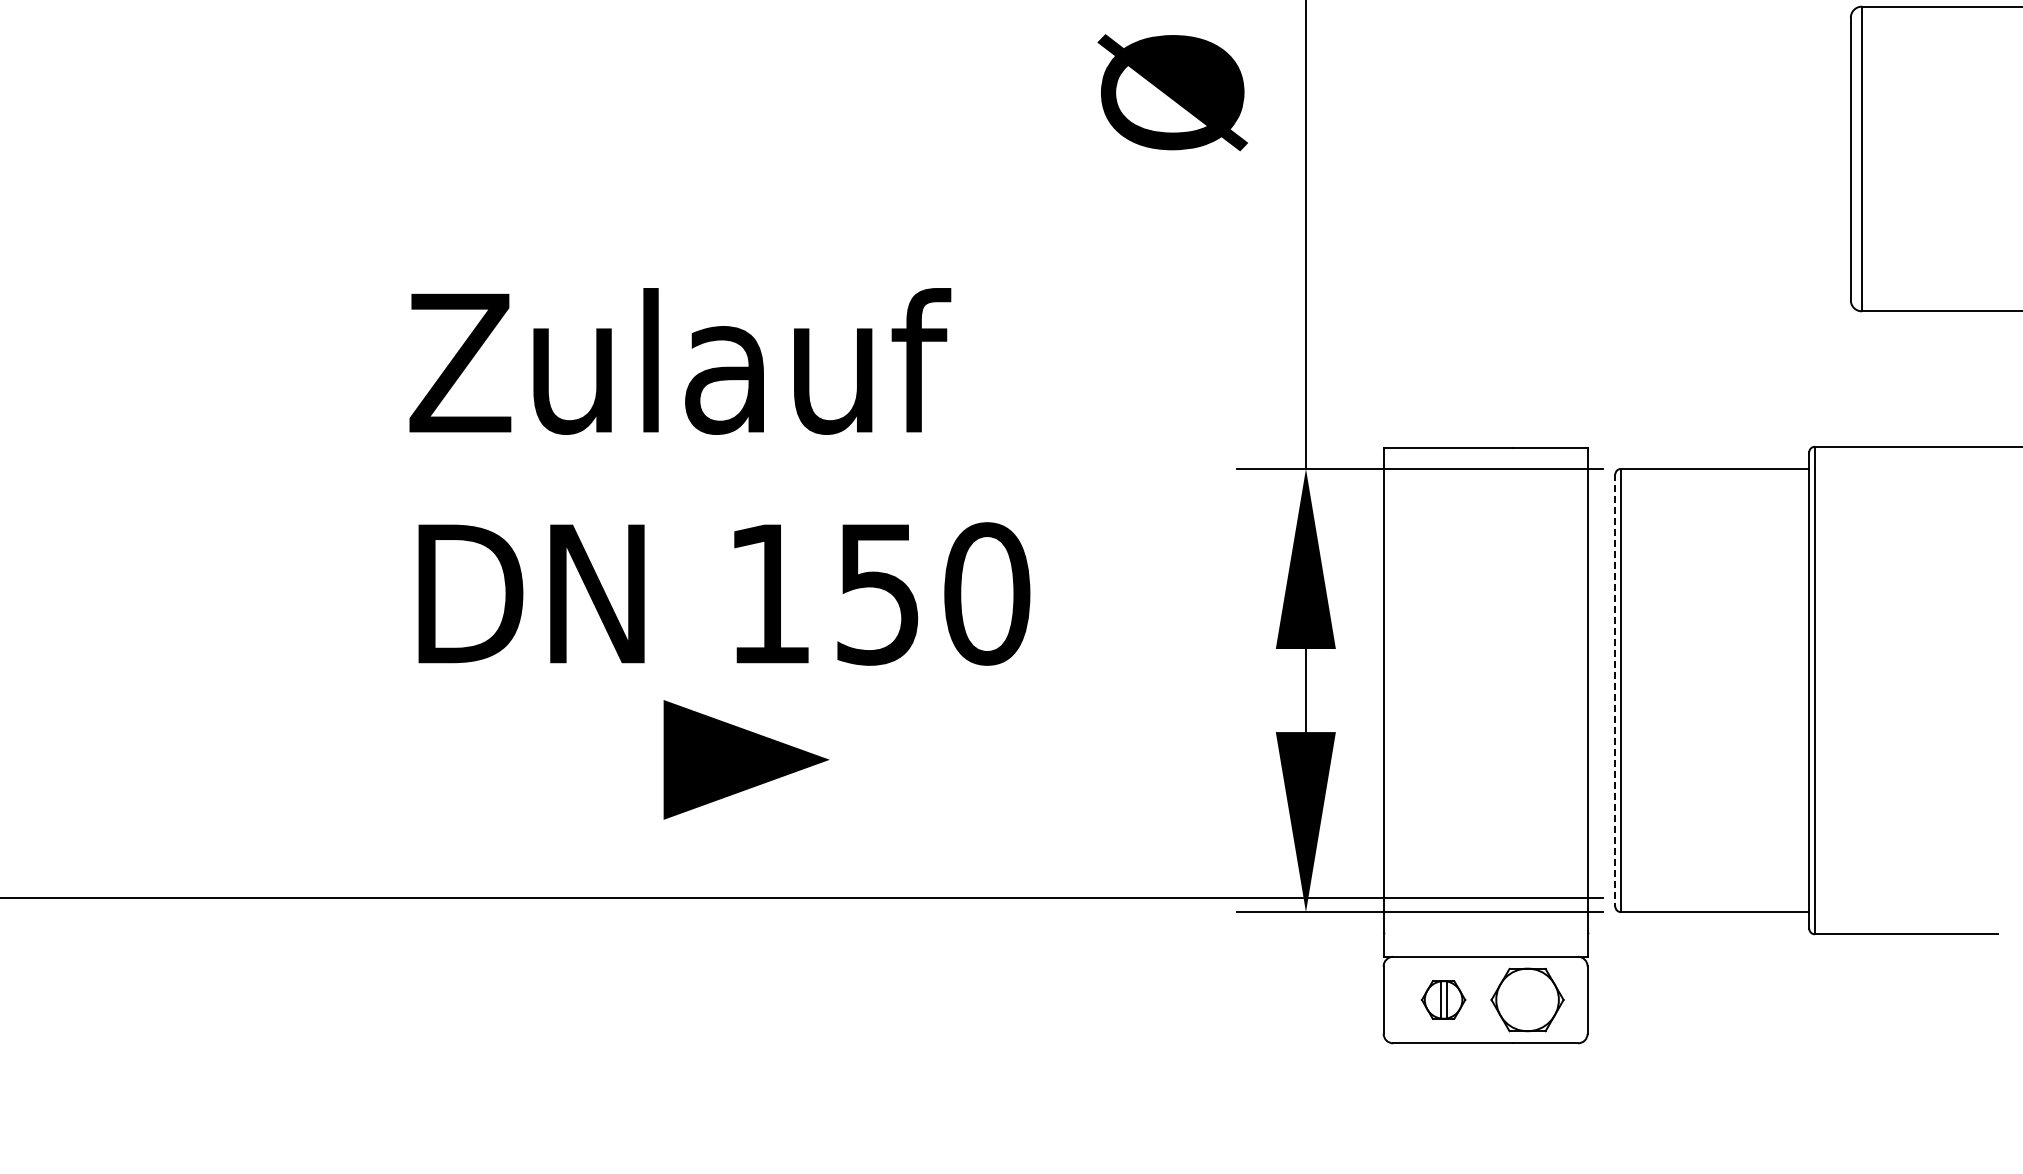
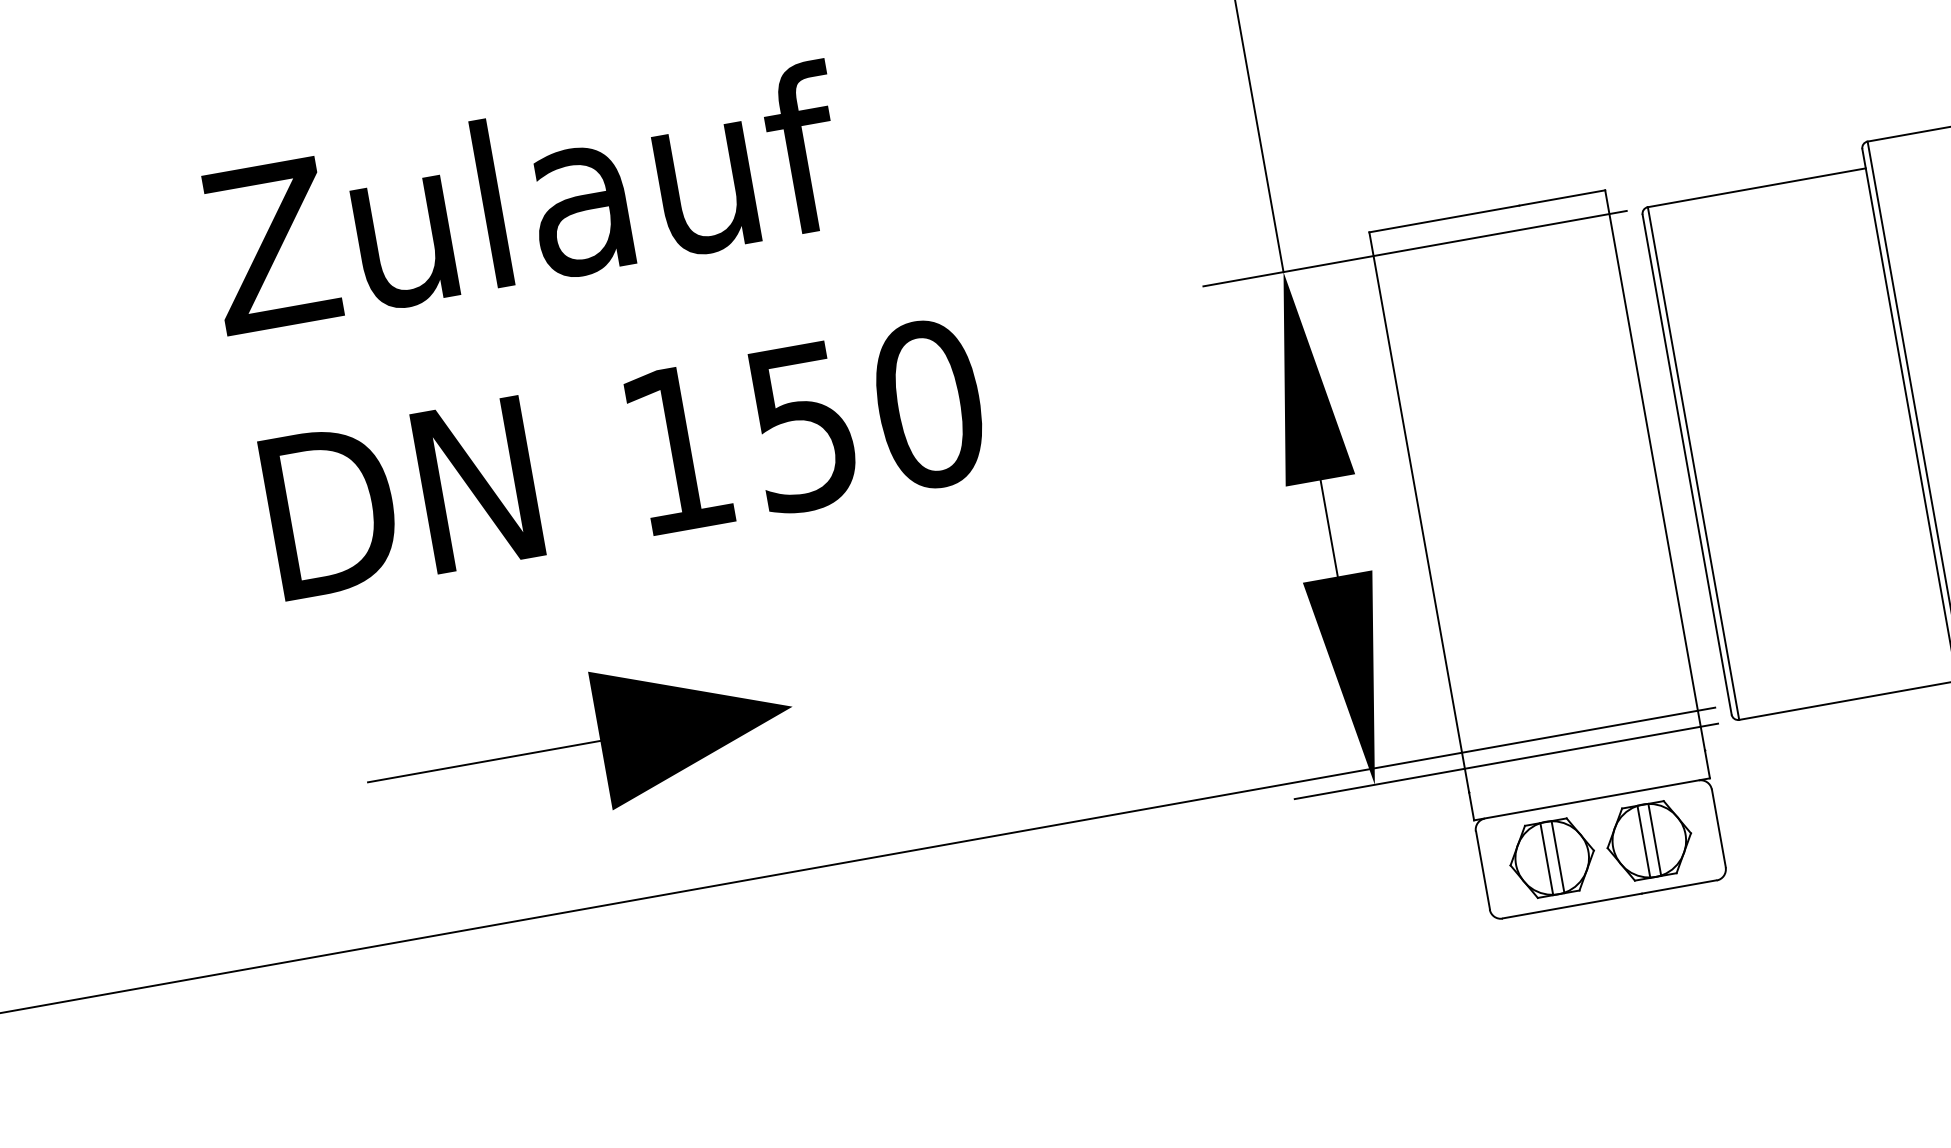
text: (719, 476) -> (595, 323), moved
line: (1615, 691) -> (1687, 465), dashed -> solid
line: (562, 759) -> (483, 761), added
part: (1443, 999) -> (1551, 857), size x1.67
line: (1522, 999) -> (1643, 841), added
line: (1532, 999) -> (1654, 839), added

